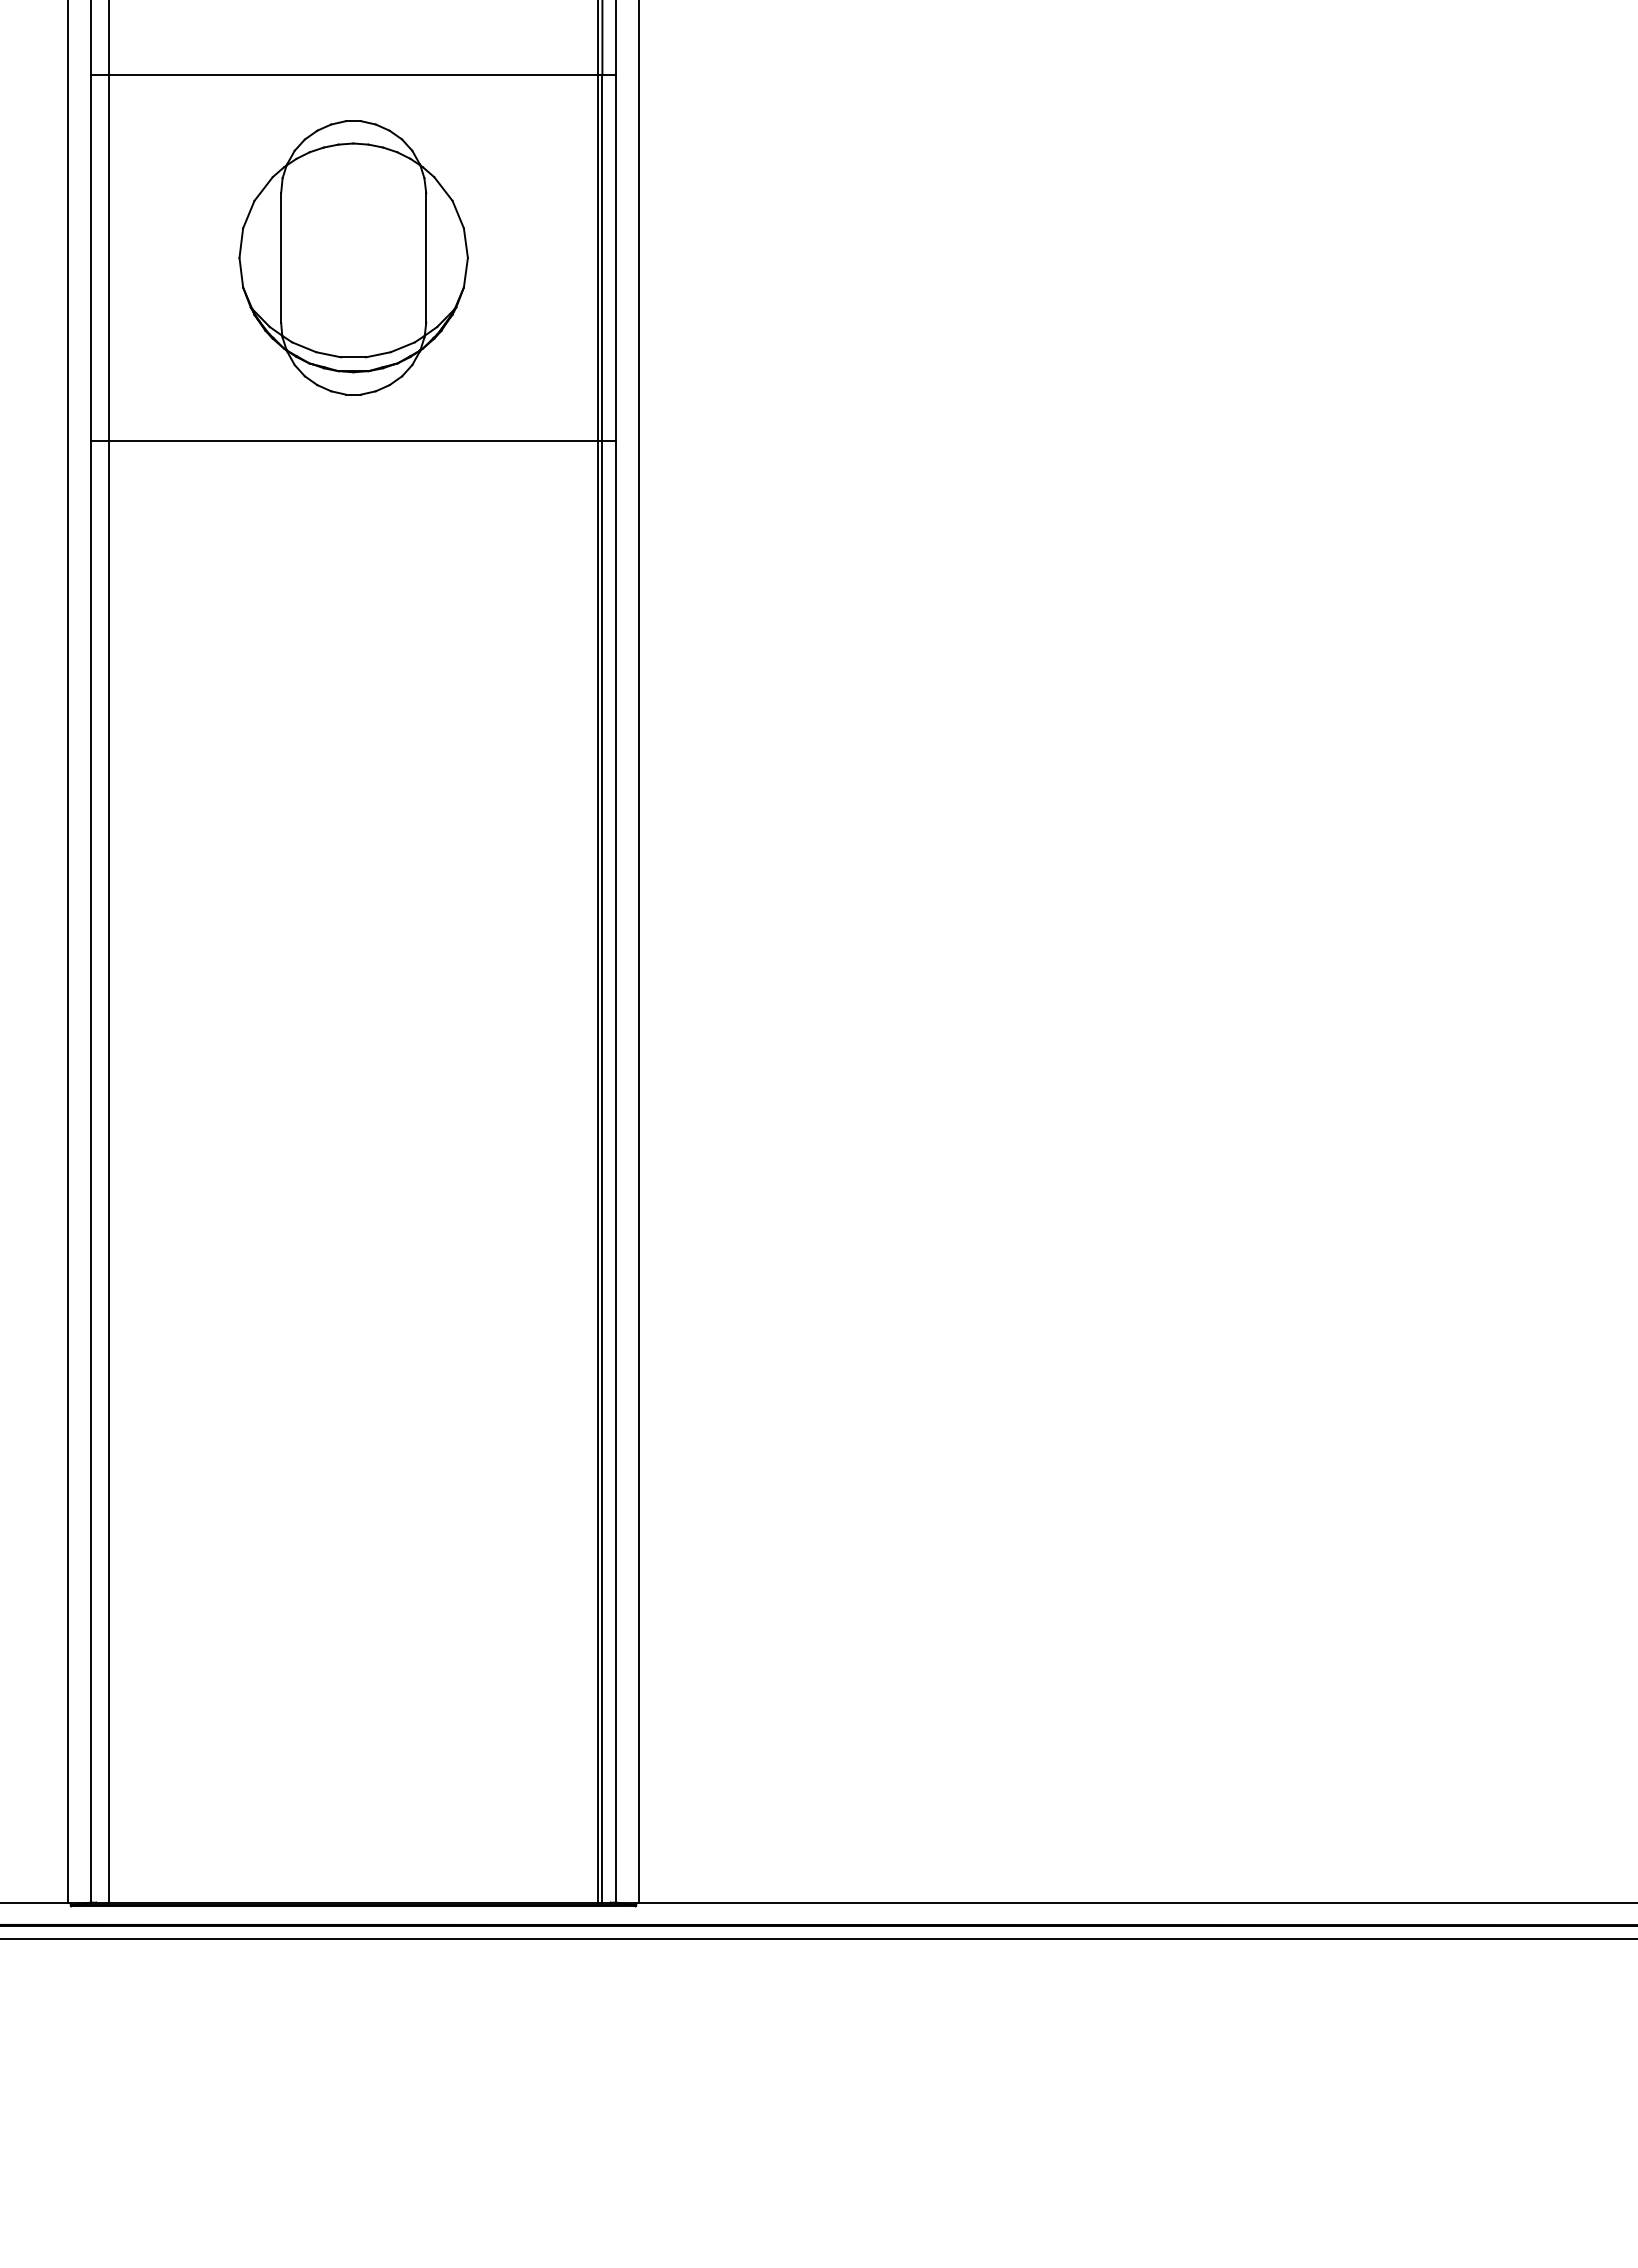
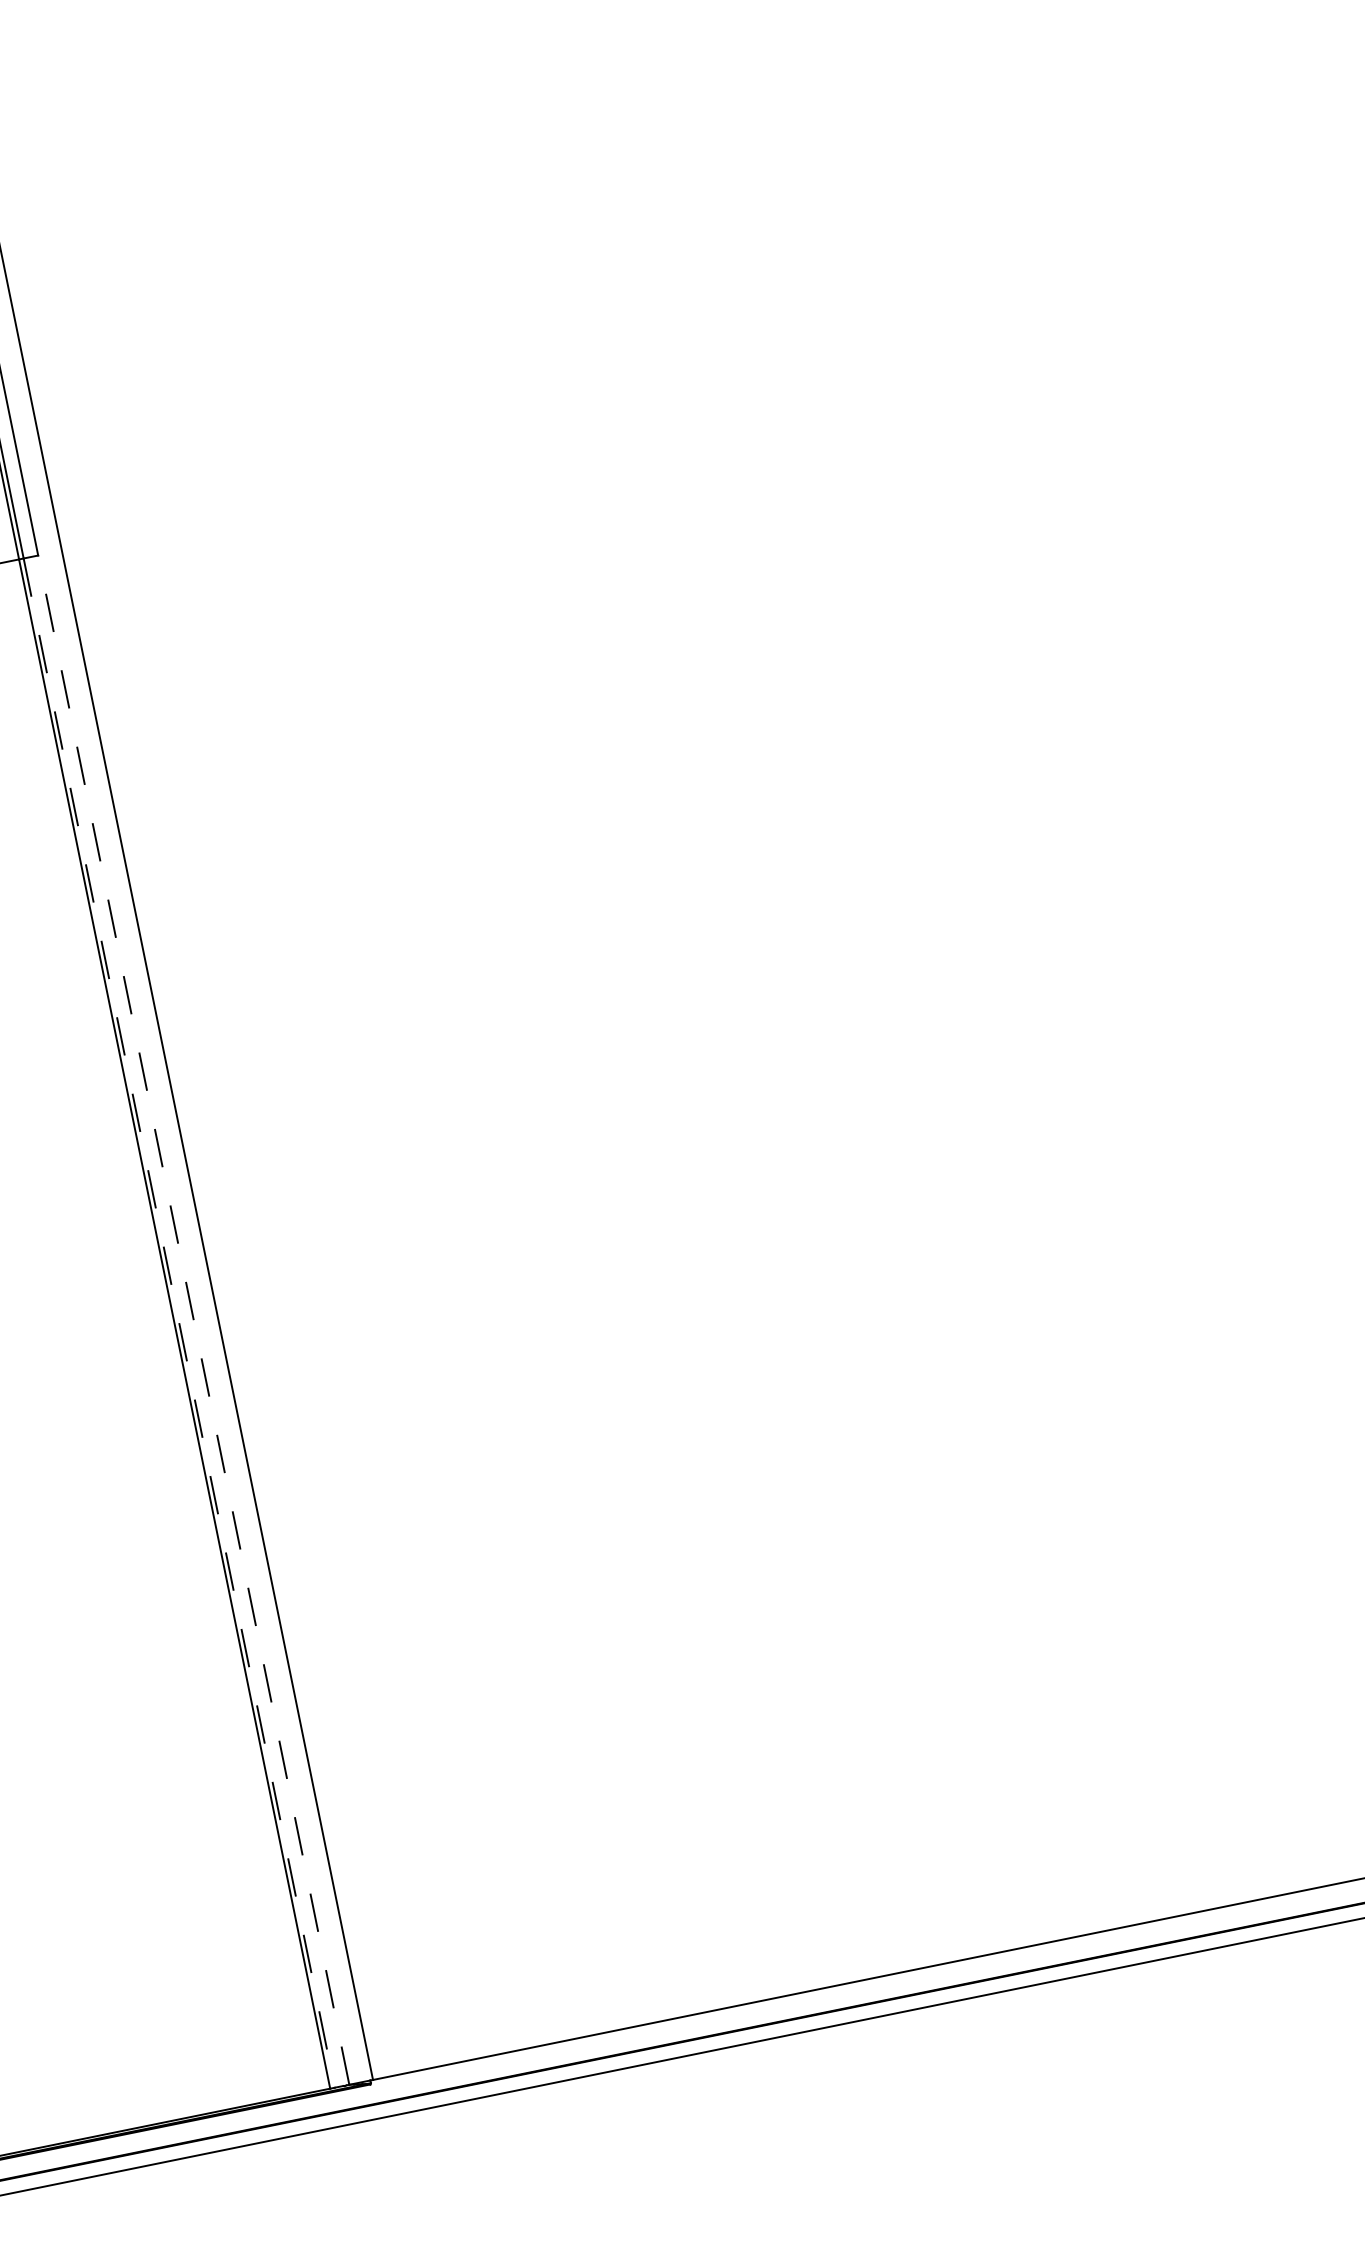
line: (602, 1171) -> (179, 1322), solid -> dashed
line: (616, 1171) -> (193, 1320), solid -> dashed

